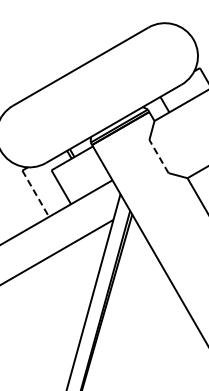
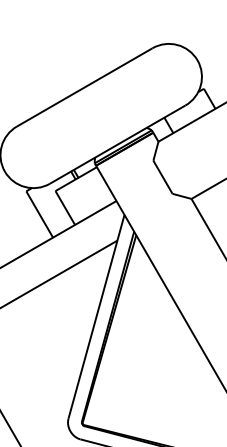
line: (158, 155) -> (162, 176), dashed -> solid
line: (35, 193) -> (39, 214), dashed -> solid

